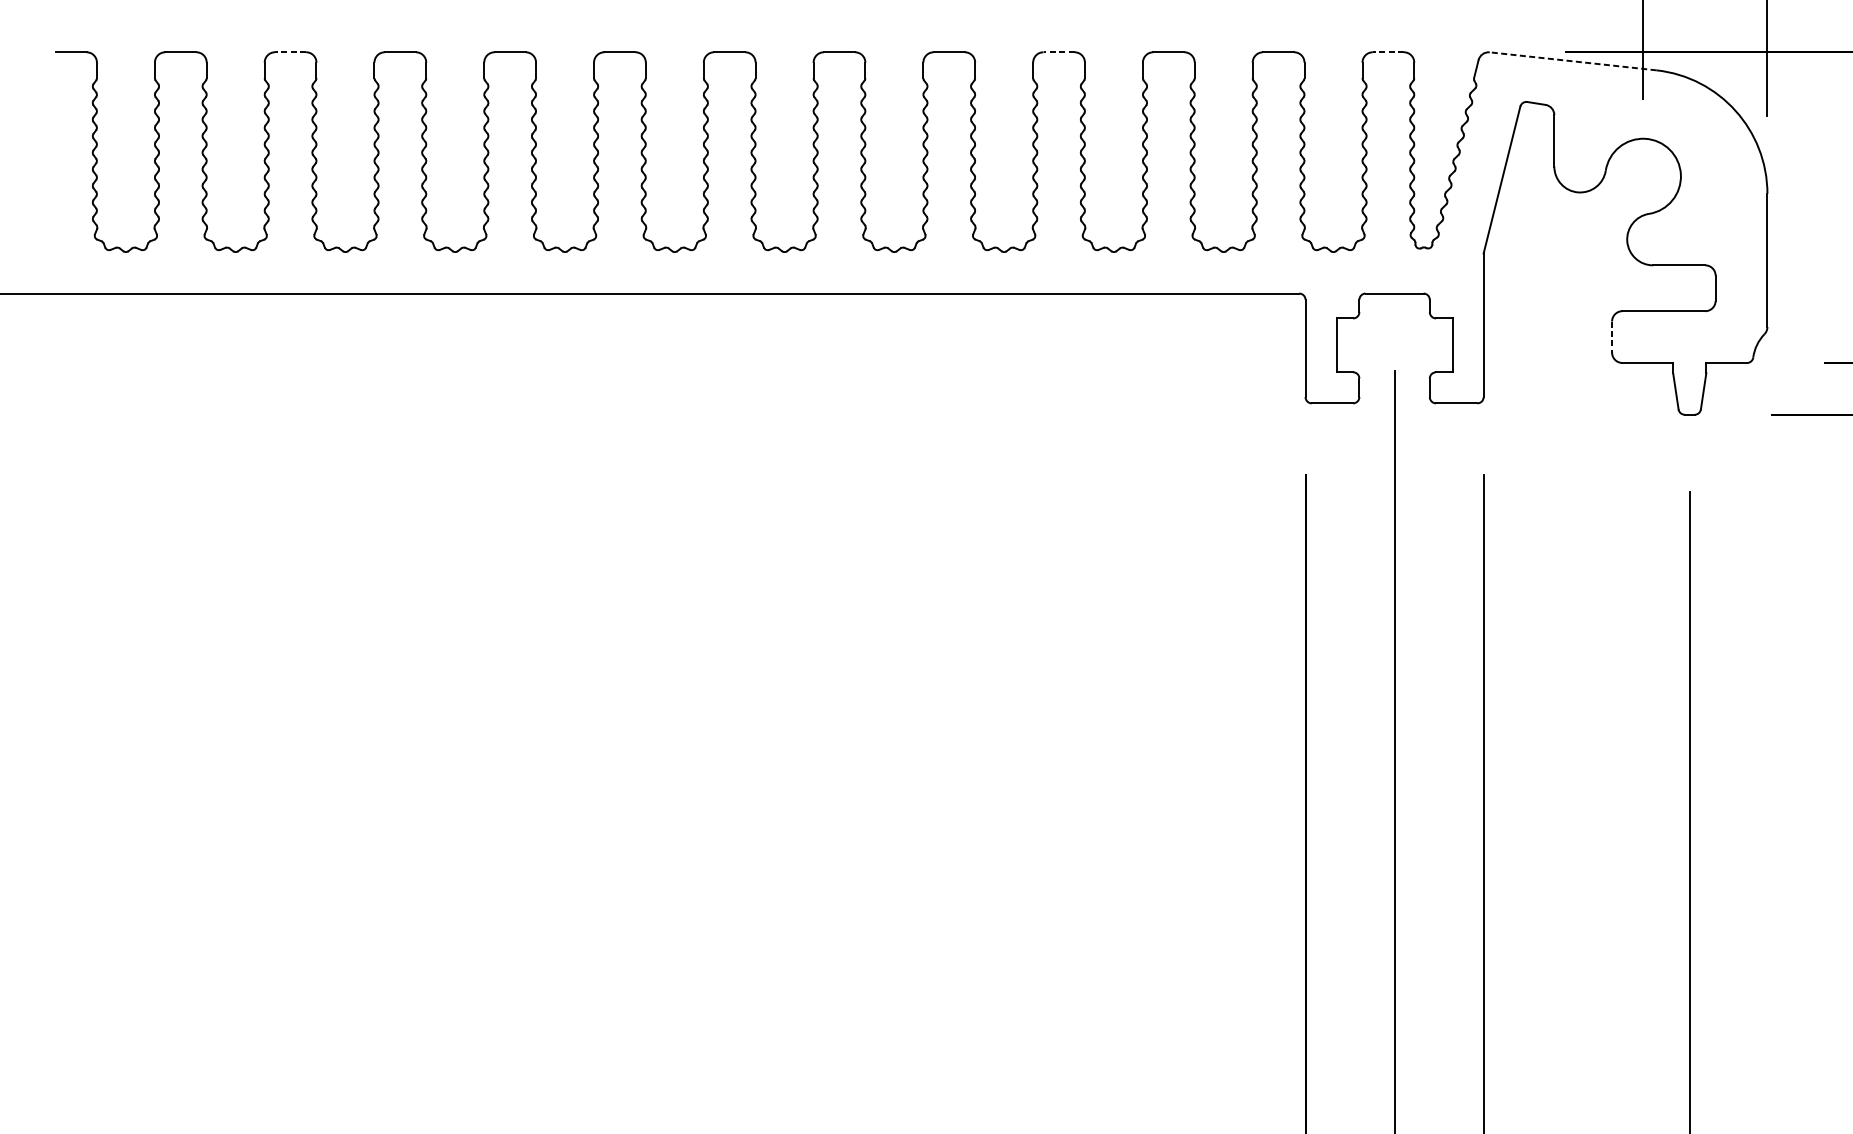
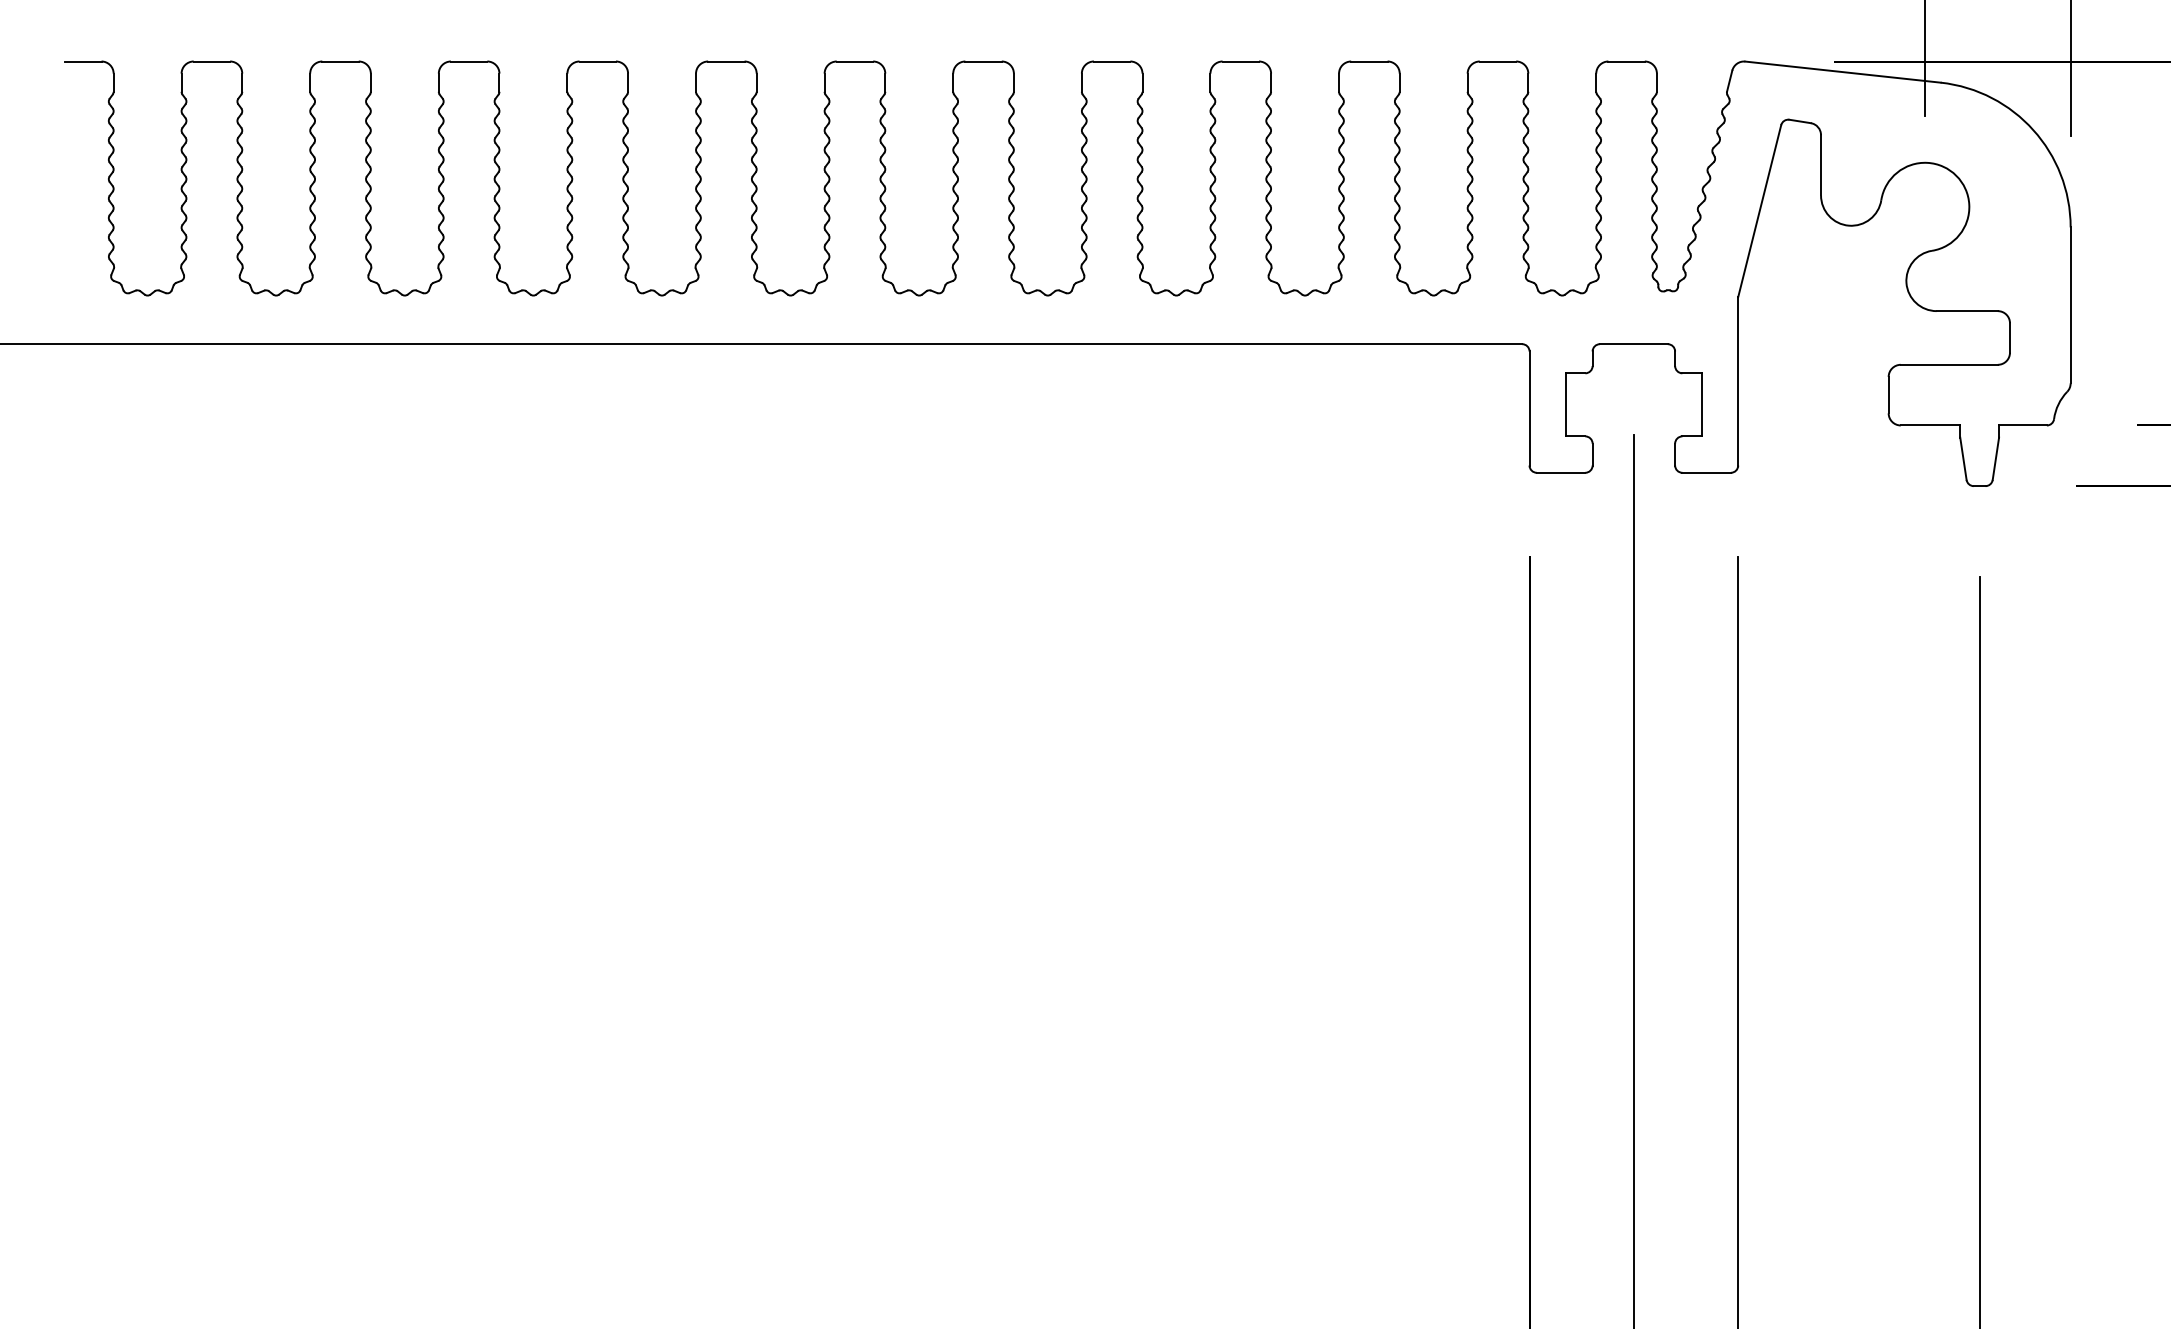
line: (290, 52) -> (340, 61), dashed -> solid
line: (1058, 52) -> (1240, 61), dashed -> solid
line: (1388, 52) -> (1626, 61), dashed -> solid
line: (1572, 61) -> (1842, 72), dashed -> solid
line: (1611, 337) -> (1888, 395), dashed -> solid

